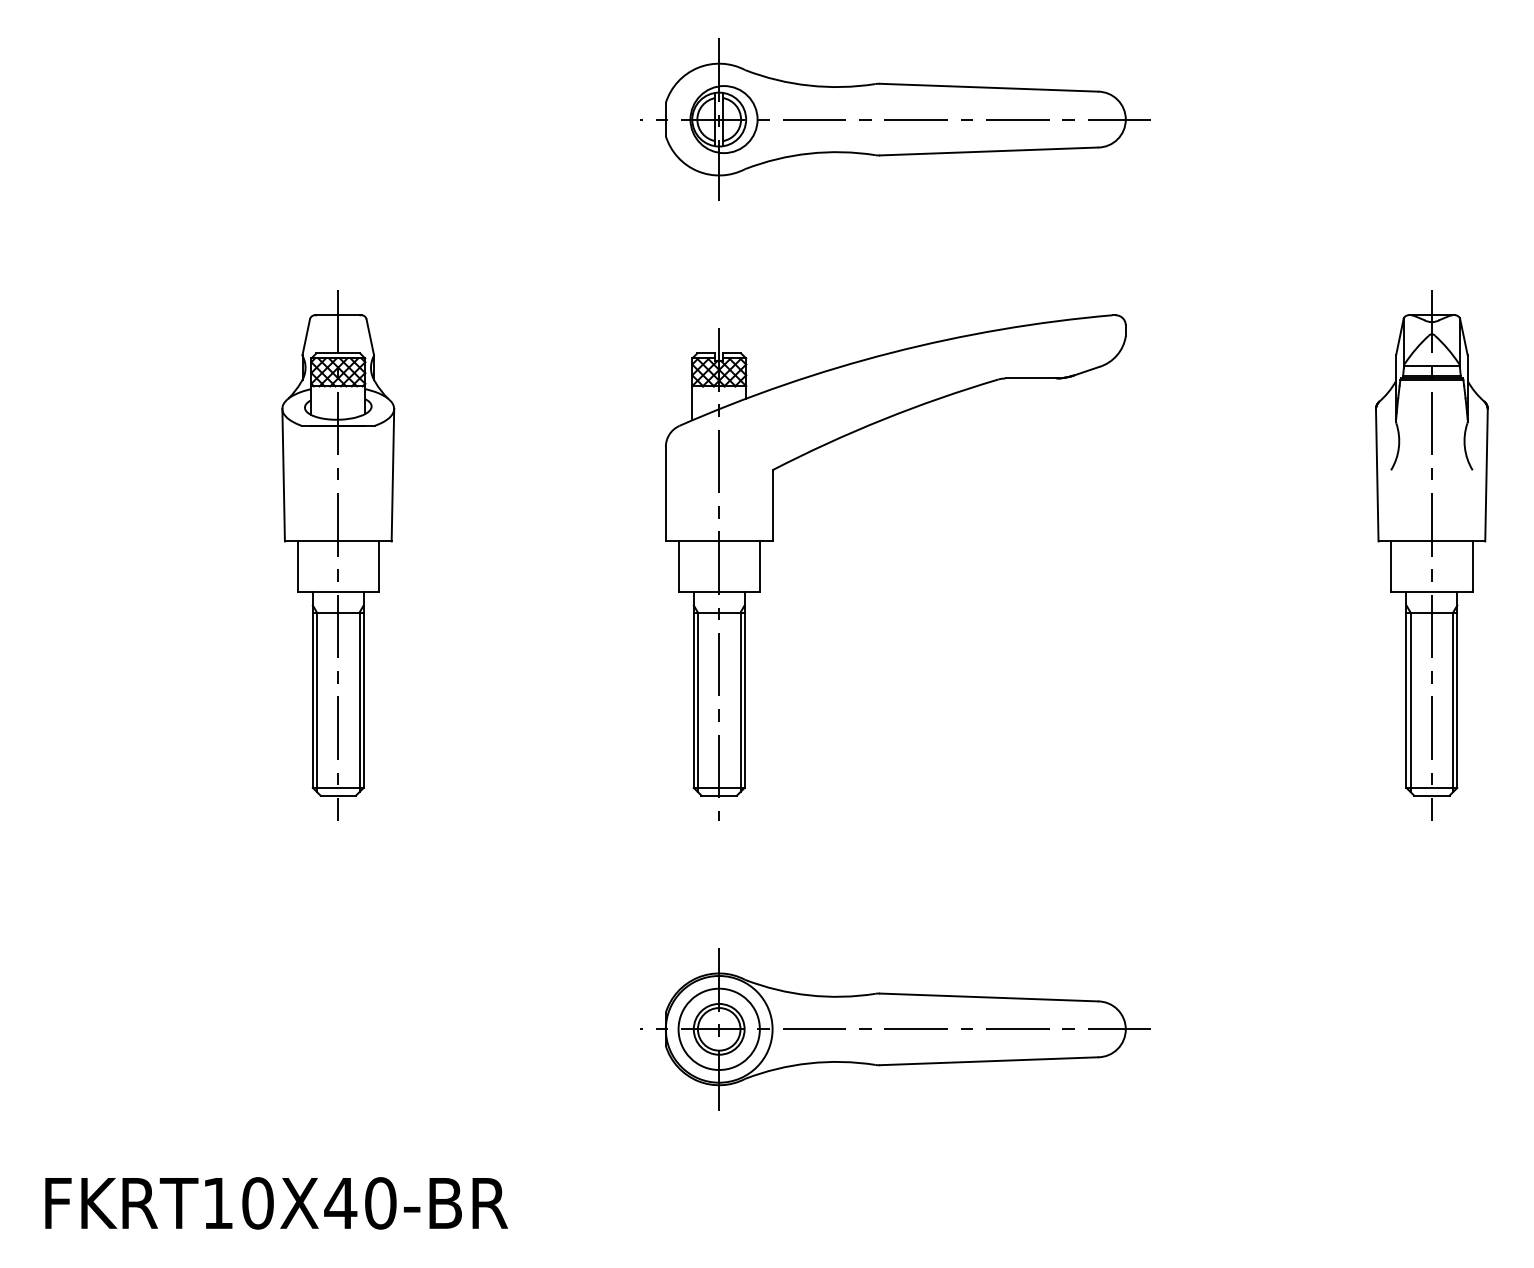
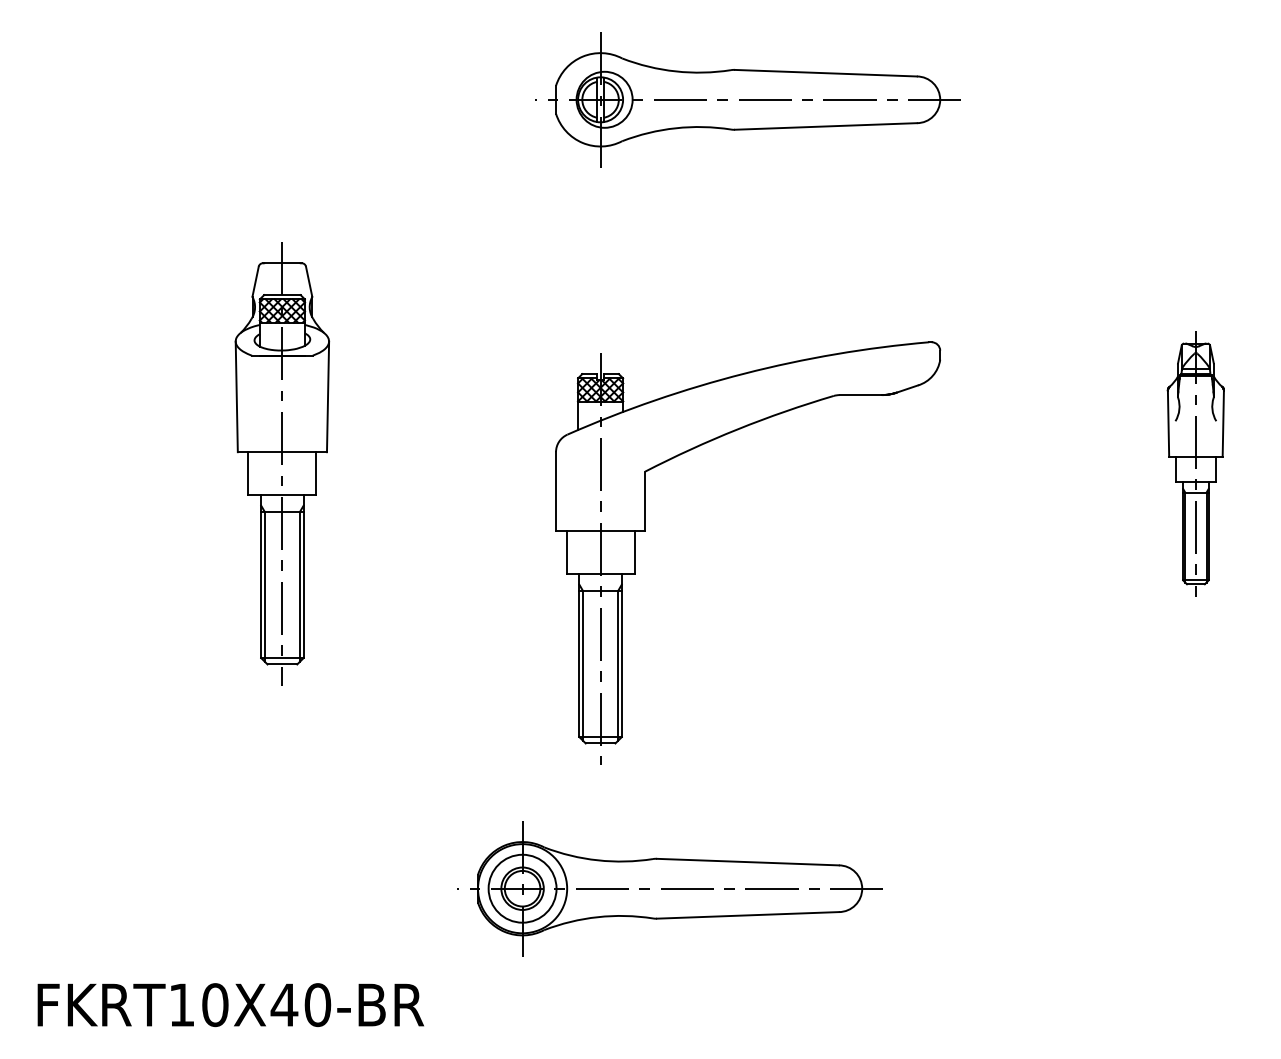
part: (772, 541) -> (645, 531), moved
part: (1431, 554) -> (1195, 463), size x0.6
part: (895, 1029) -> (669, 888), moved

